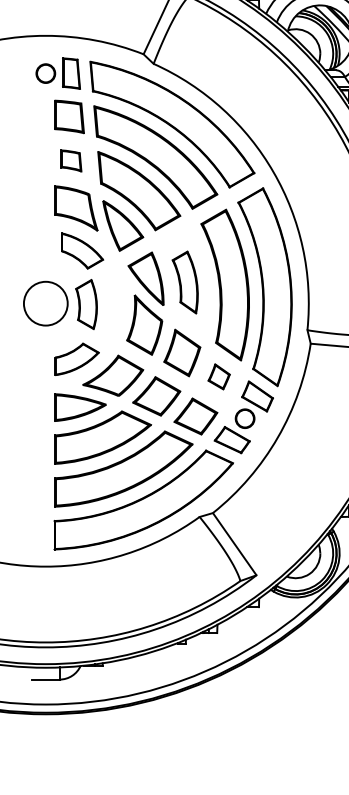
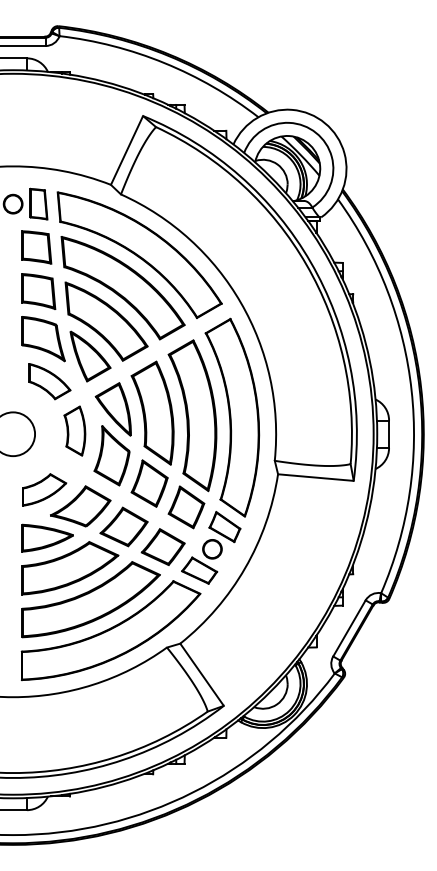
part: (71, 160) -> (38, 291), size x1.67
part: (185, 281) -> (152, 412), size x1.67
part: (86, 303) -> (74, 430), moved
part: (219, 376) -> (186, 507), size x1.67

